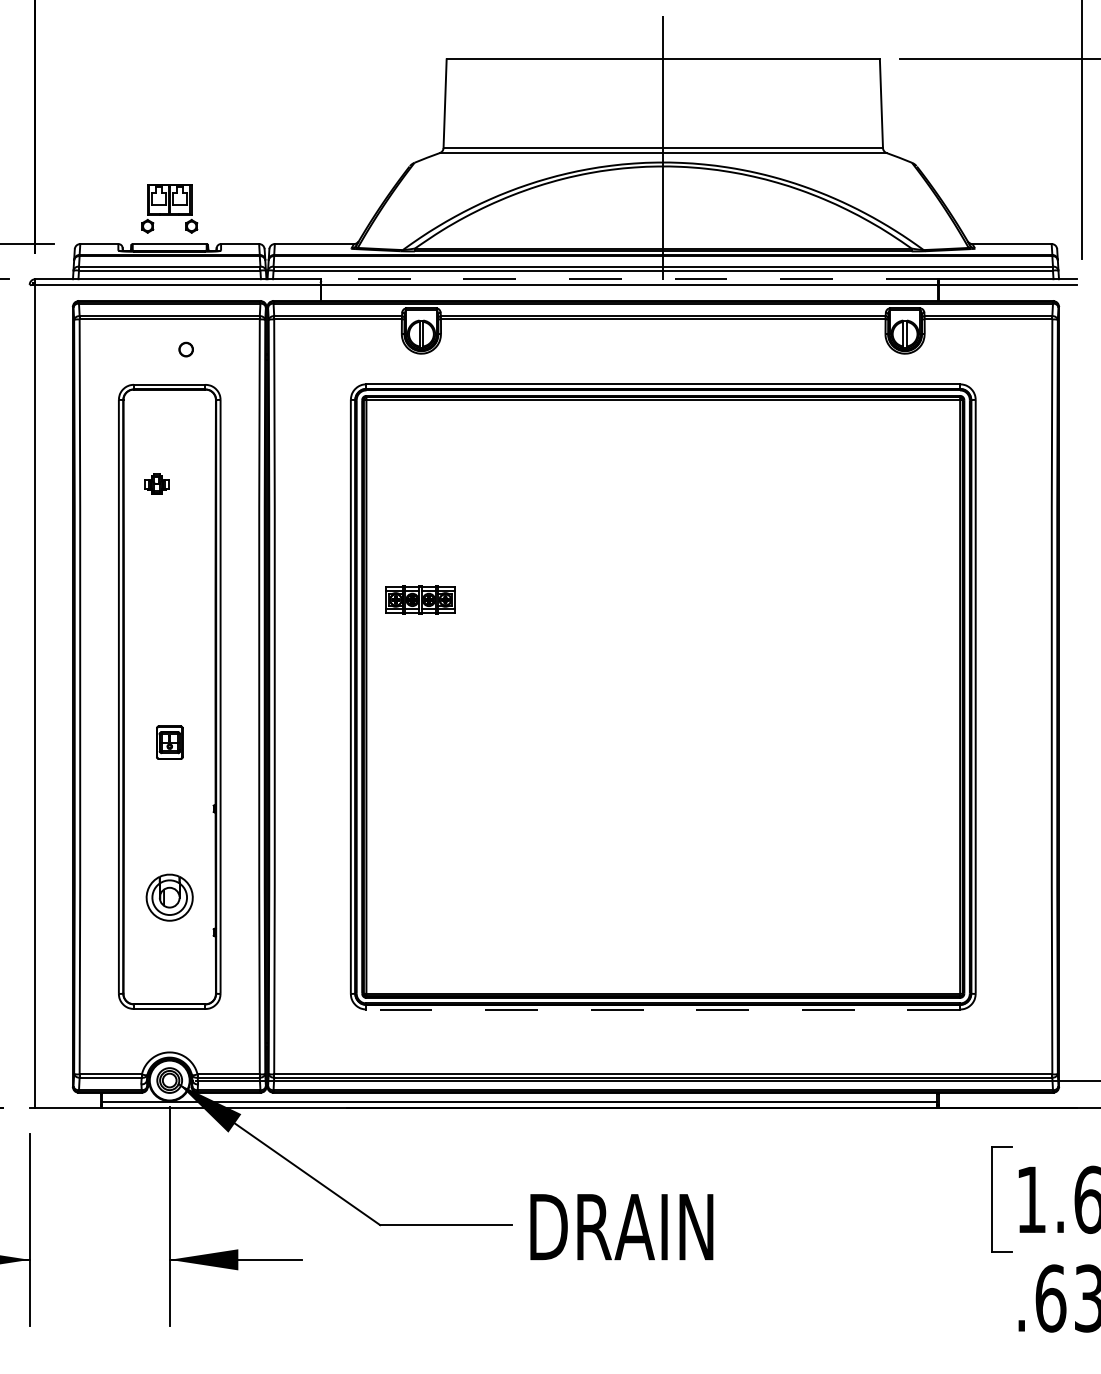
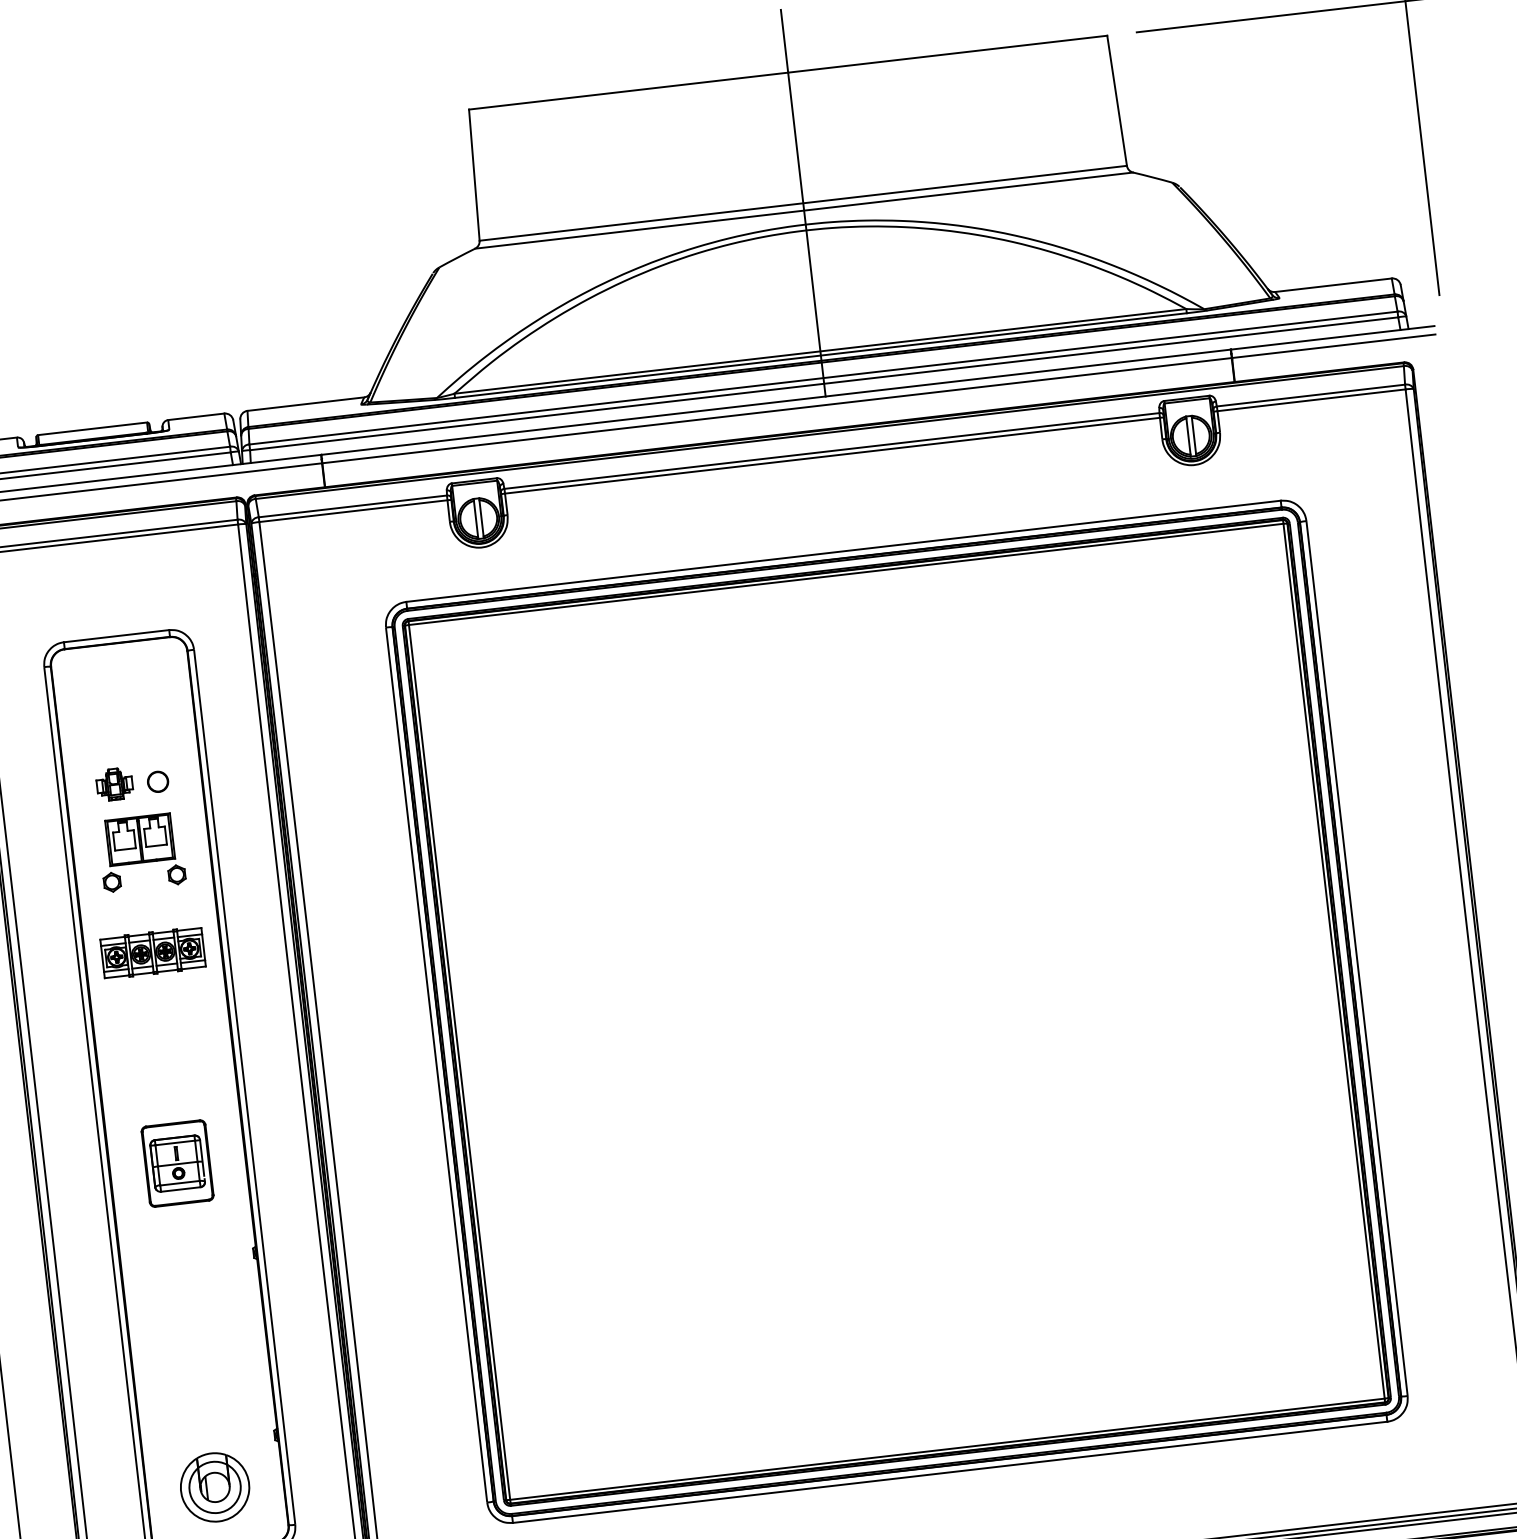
part: (169, 208) -> (141, 852), moved
line: (629, 279) -> (775, 402), dashed -> solid
part: (185, 349) -> (157, 781), moved
part: (420, 599) -> (152, 952), moved
part: (169, 742) -> (177, 1163), size x1.67
part: (169, 897) -> (214, 1487), moved
line: (663, 1009) -> (950, 1472), dashed -> solid

